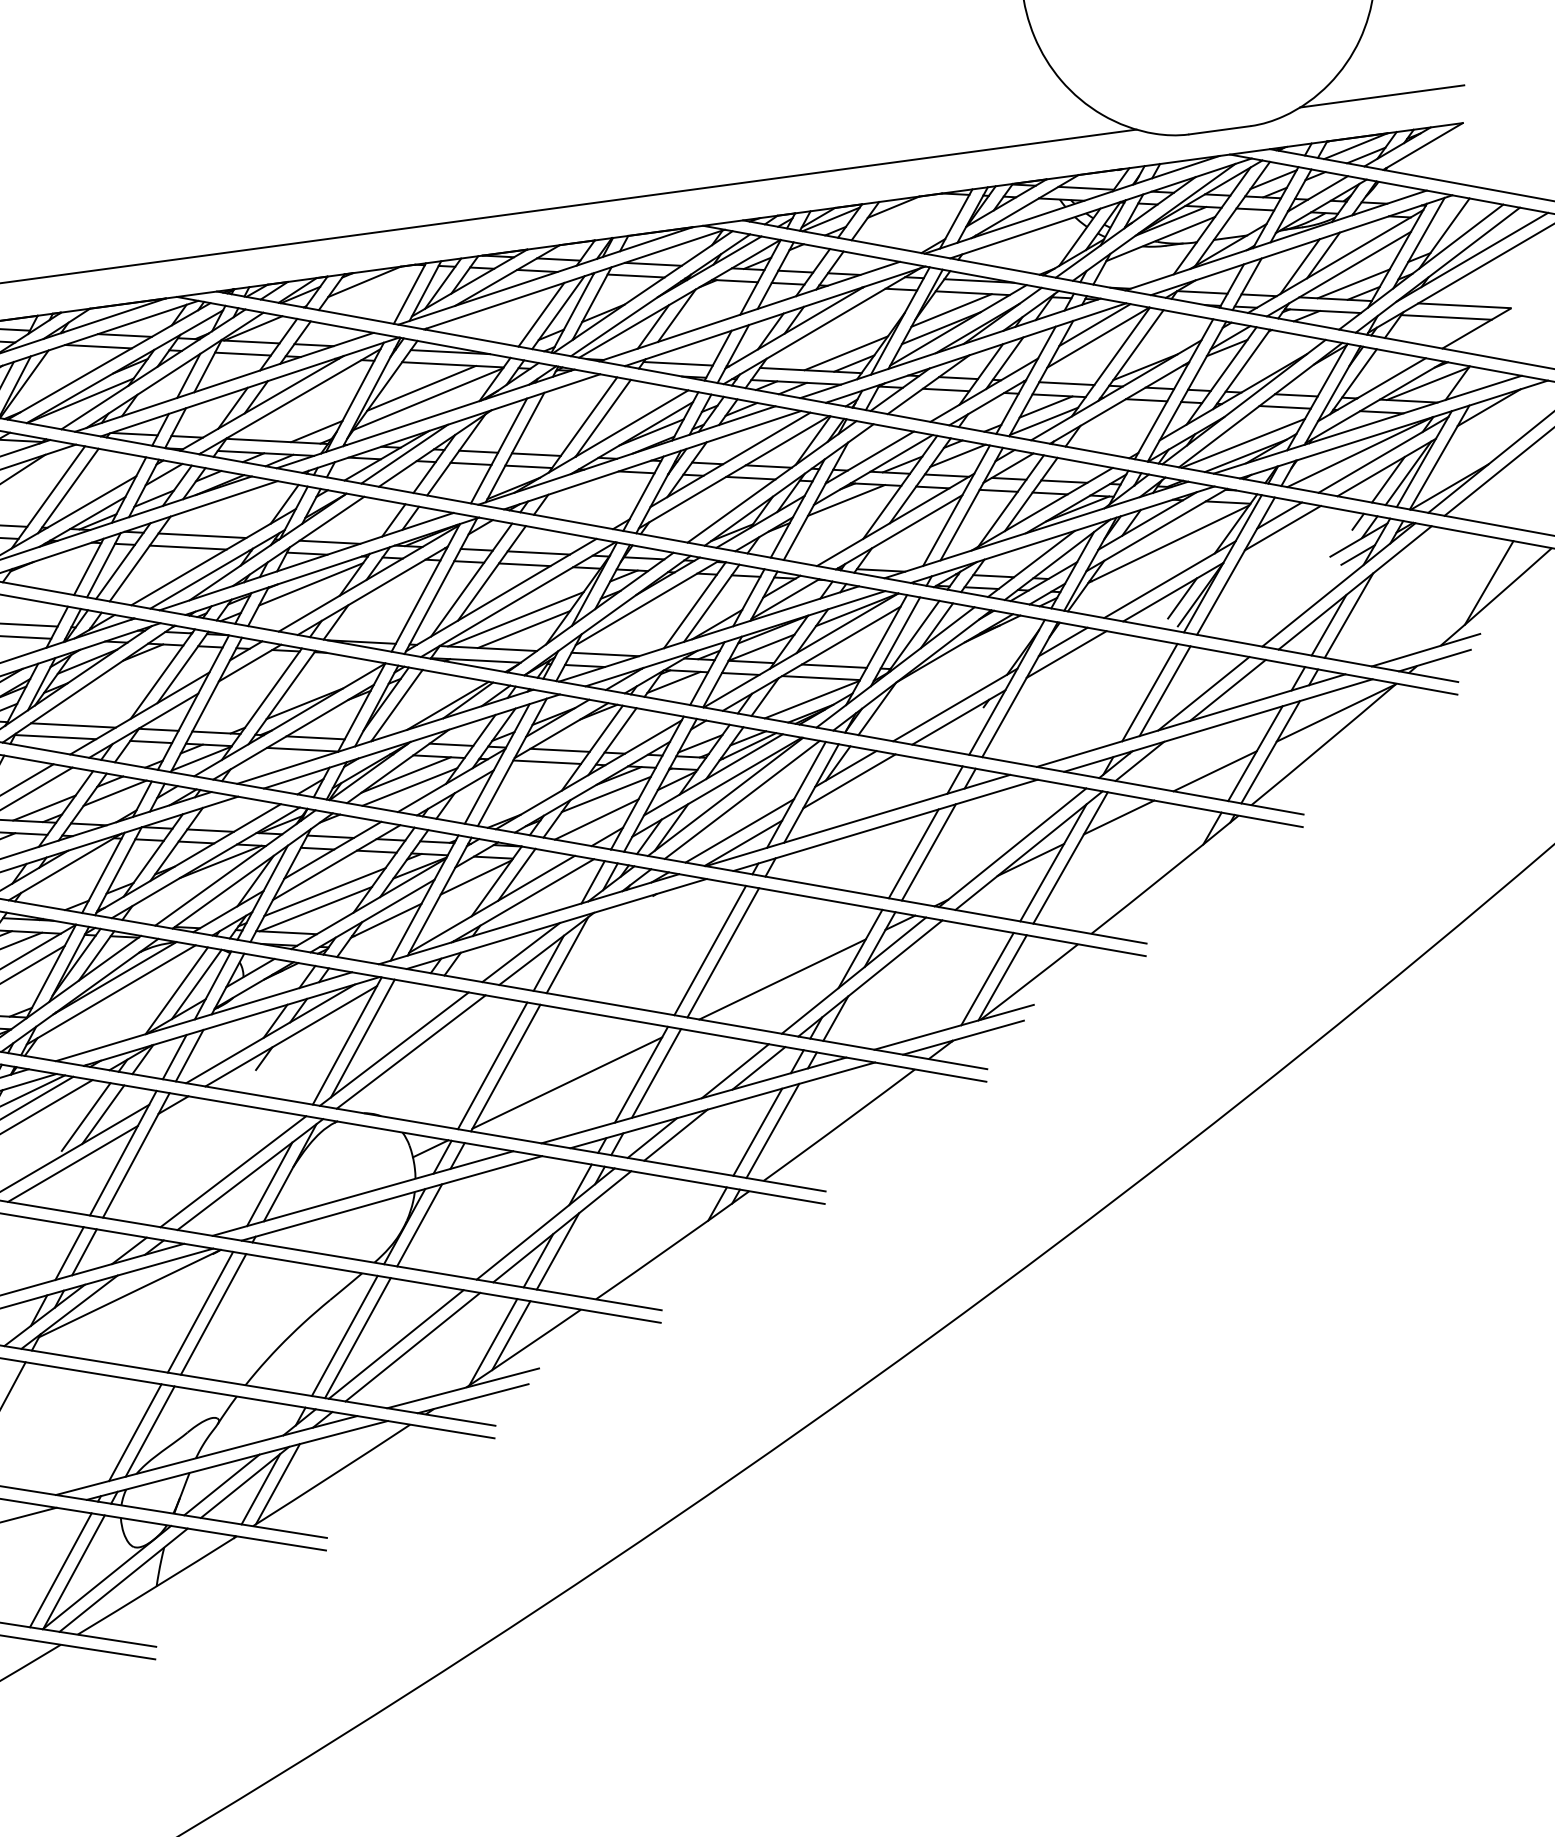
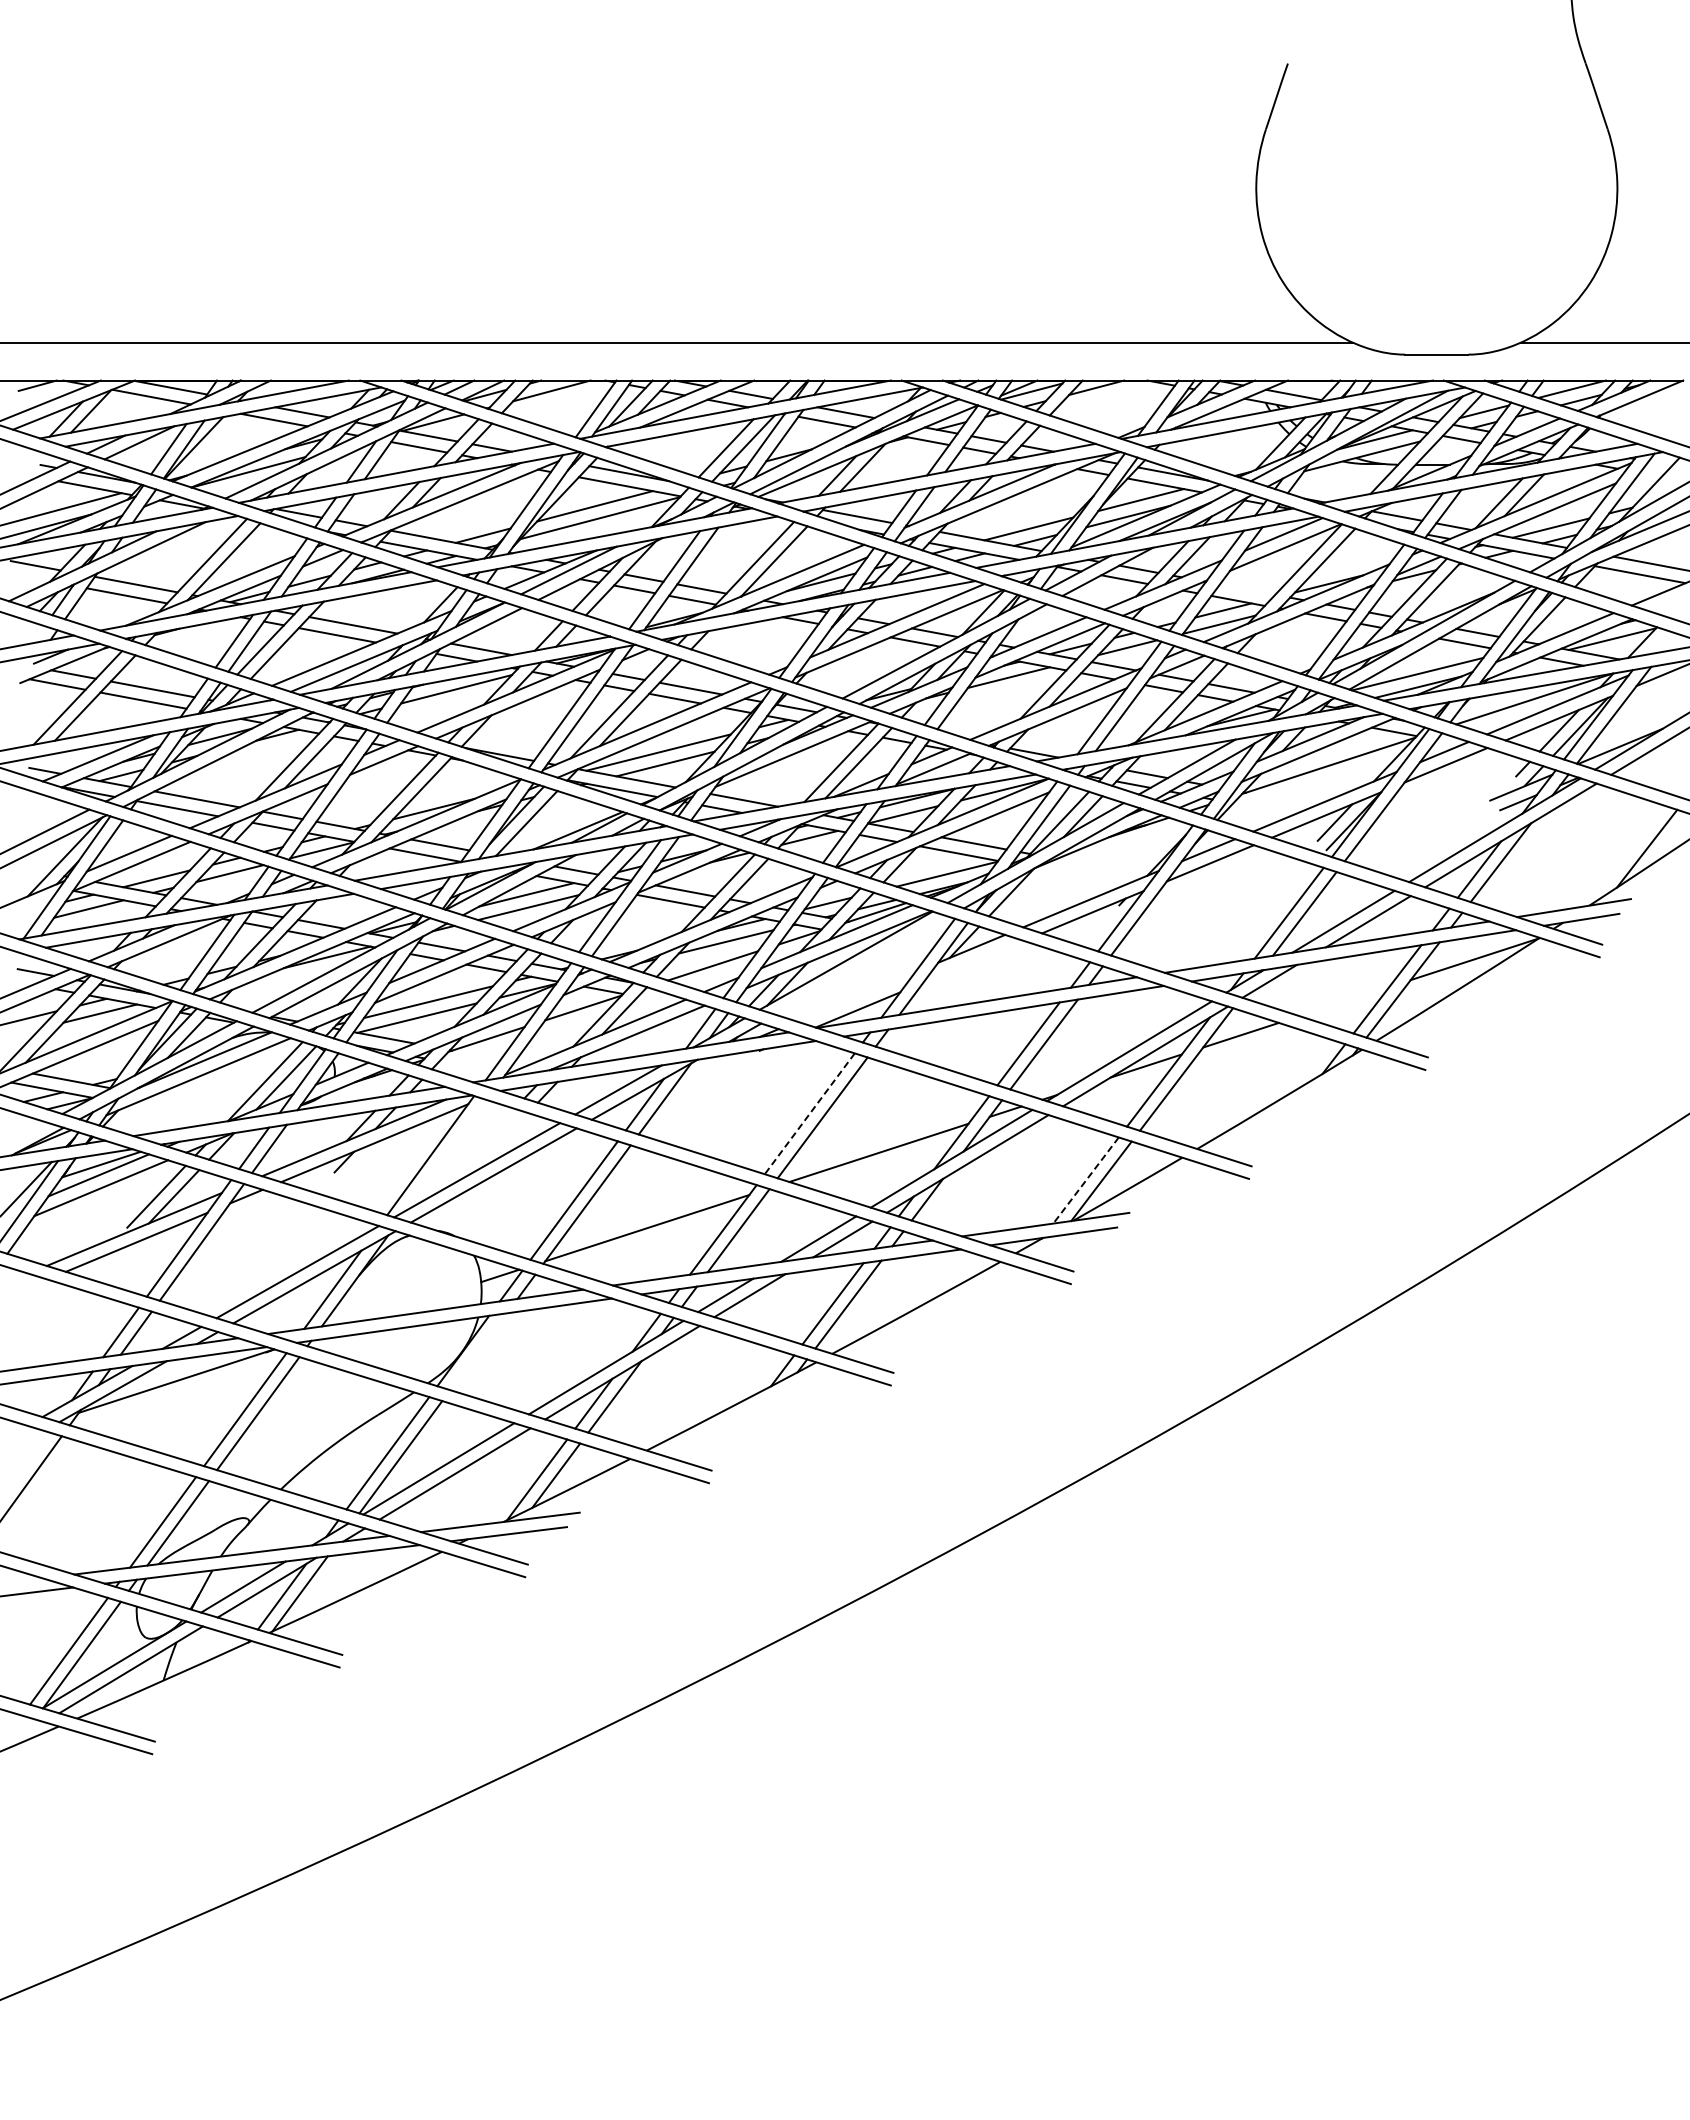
line: (1066, 383) -> (1247, 589), removed
line: (1215, 771) -> (1344, 1001), removed
line: (849, 781) -> (973, 961), removed
line: (741, 799) -> (862, 965), removed
line: (739, 830) -> (855, 996), removed
line: (710, 951) -> (809, 1114), solid -> dashed
line: (986, 979) -> (1085, 1180), solid -> dashed
line: (362, 1038) -> (446, 1155), removed
line: (419, 1225) -> (478, 1351), removed

